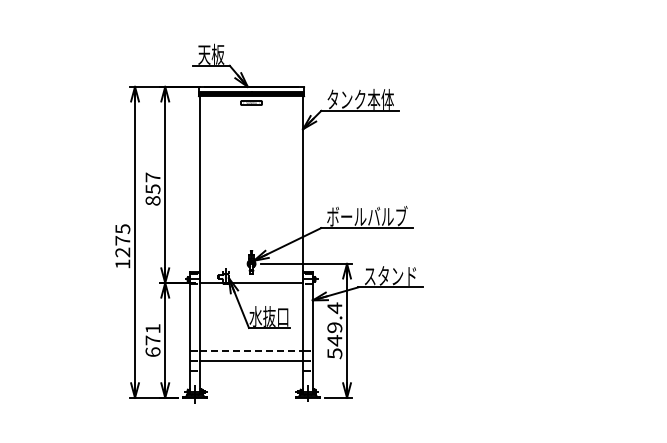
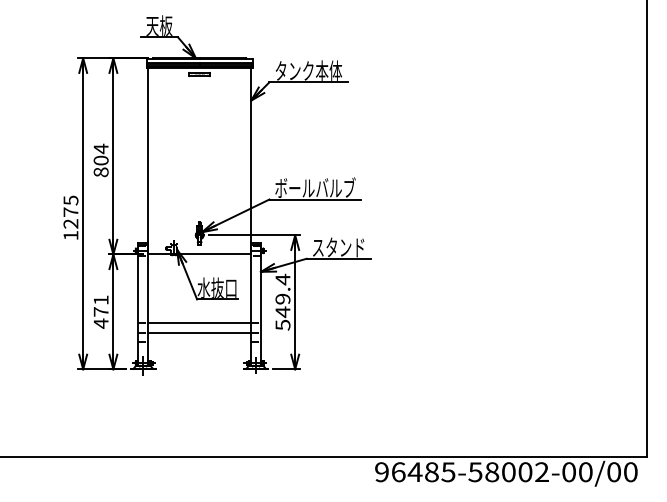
text: (152, 183) -> (100, 154), 857 -> 804
line: (251, 351) -> (199, 322), dashed -> solid
text: (152, 352) -> (100, 323), 671 -> 471

